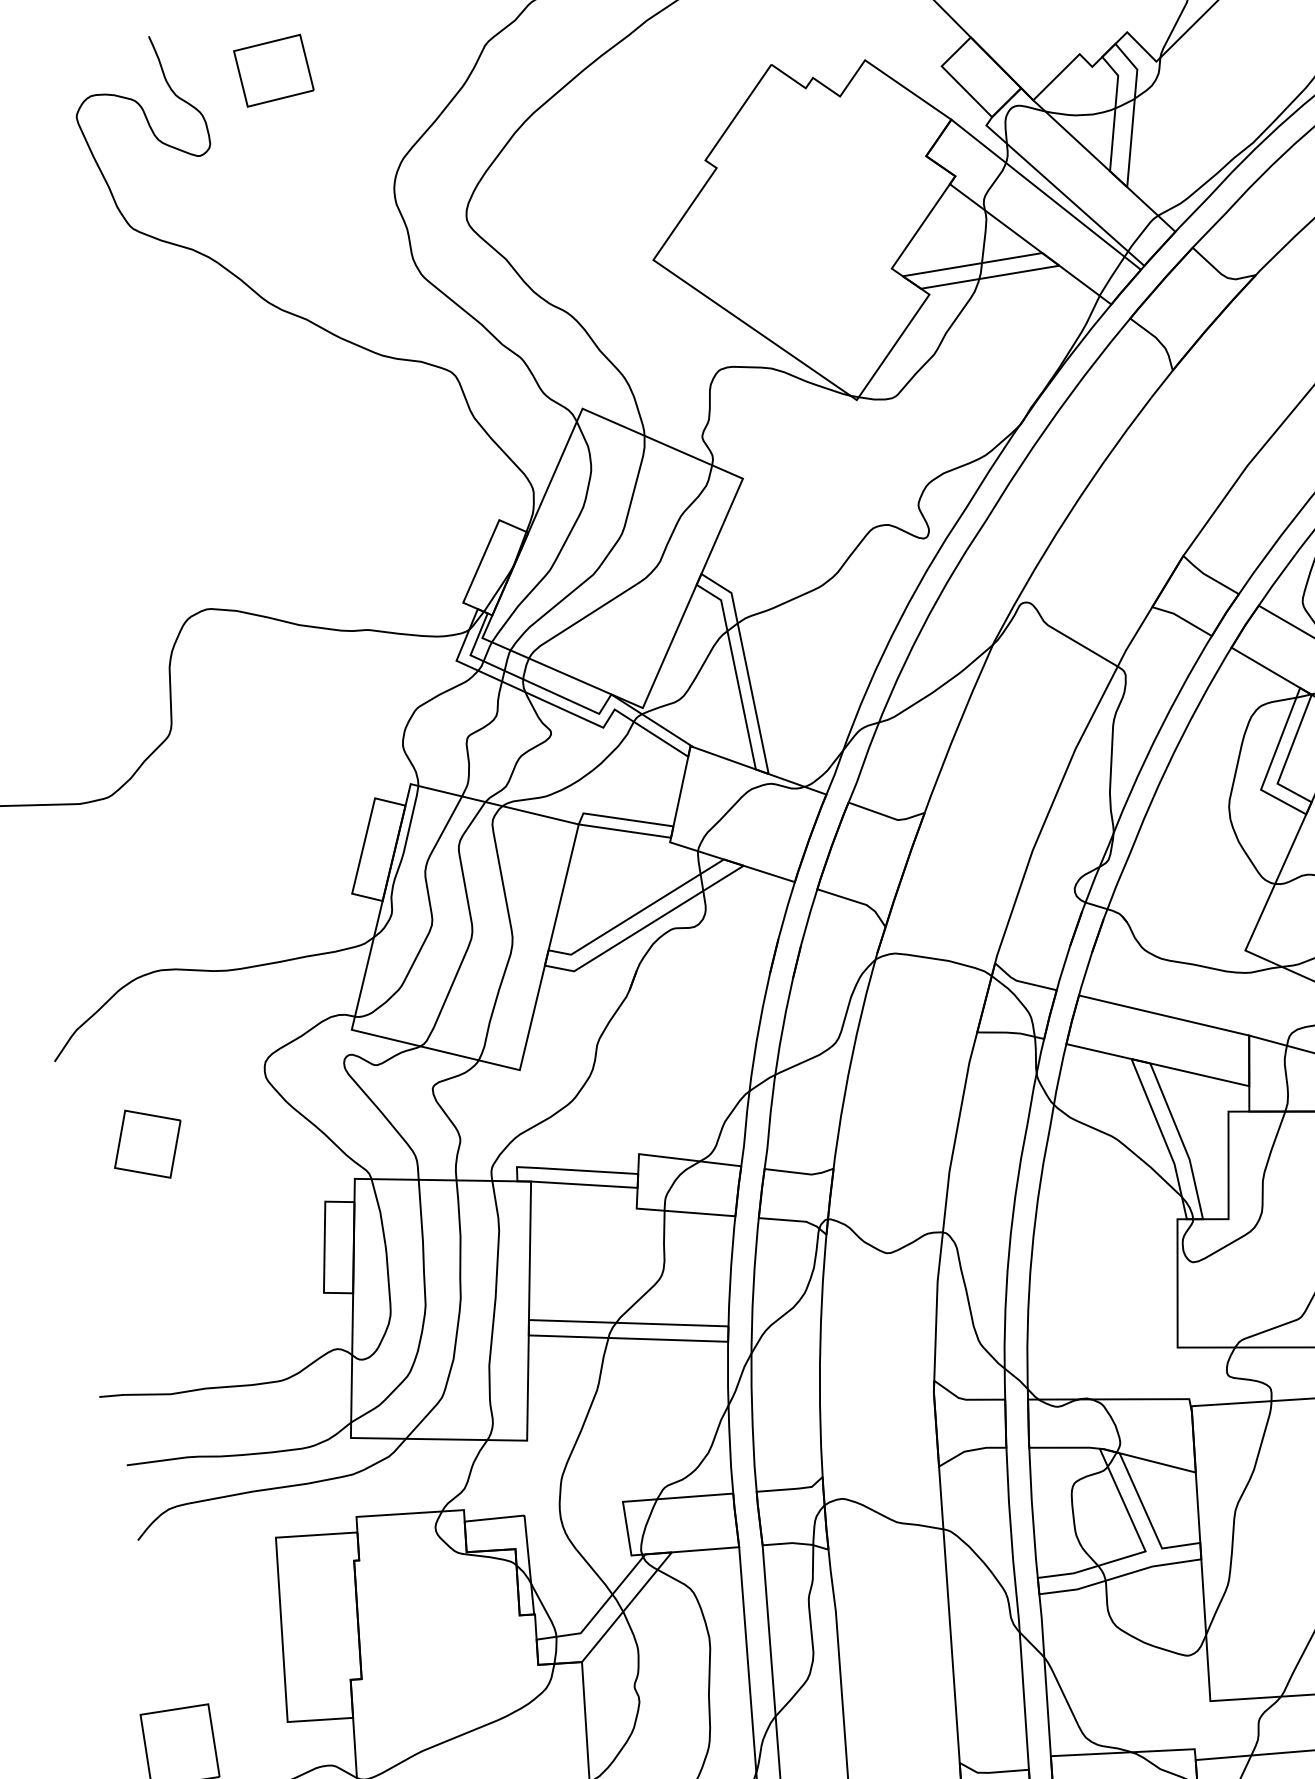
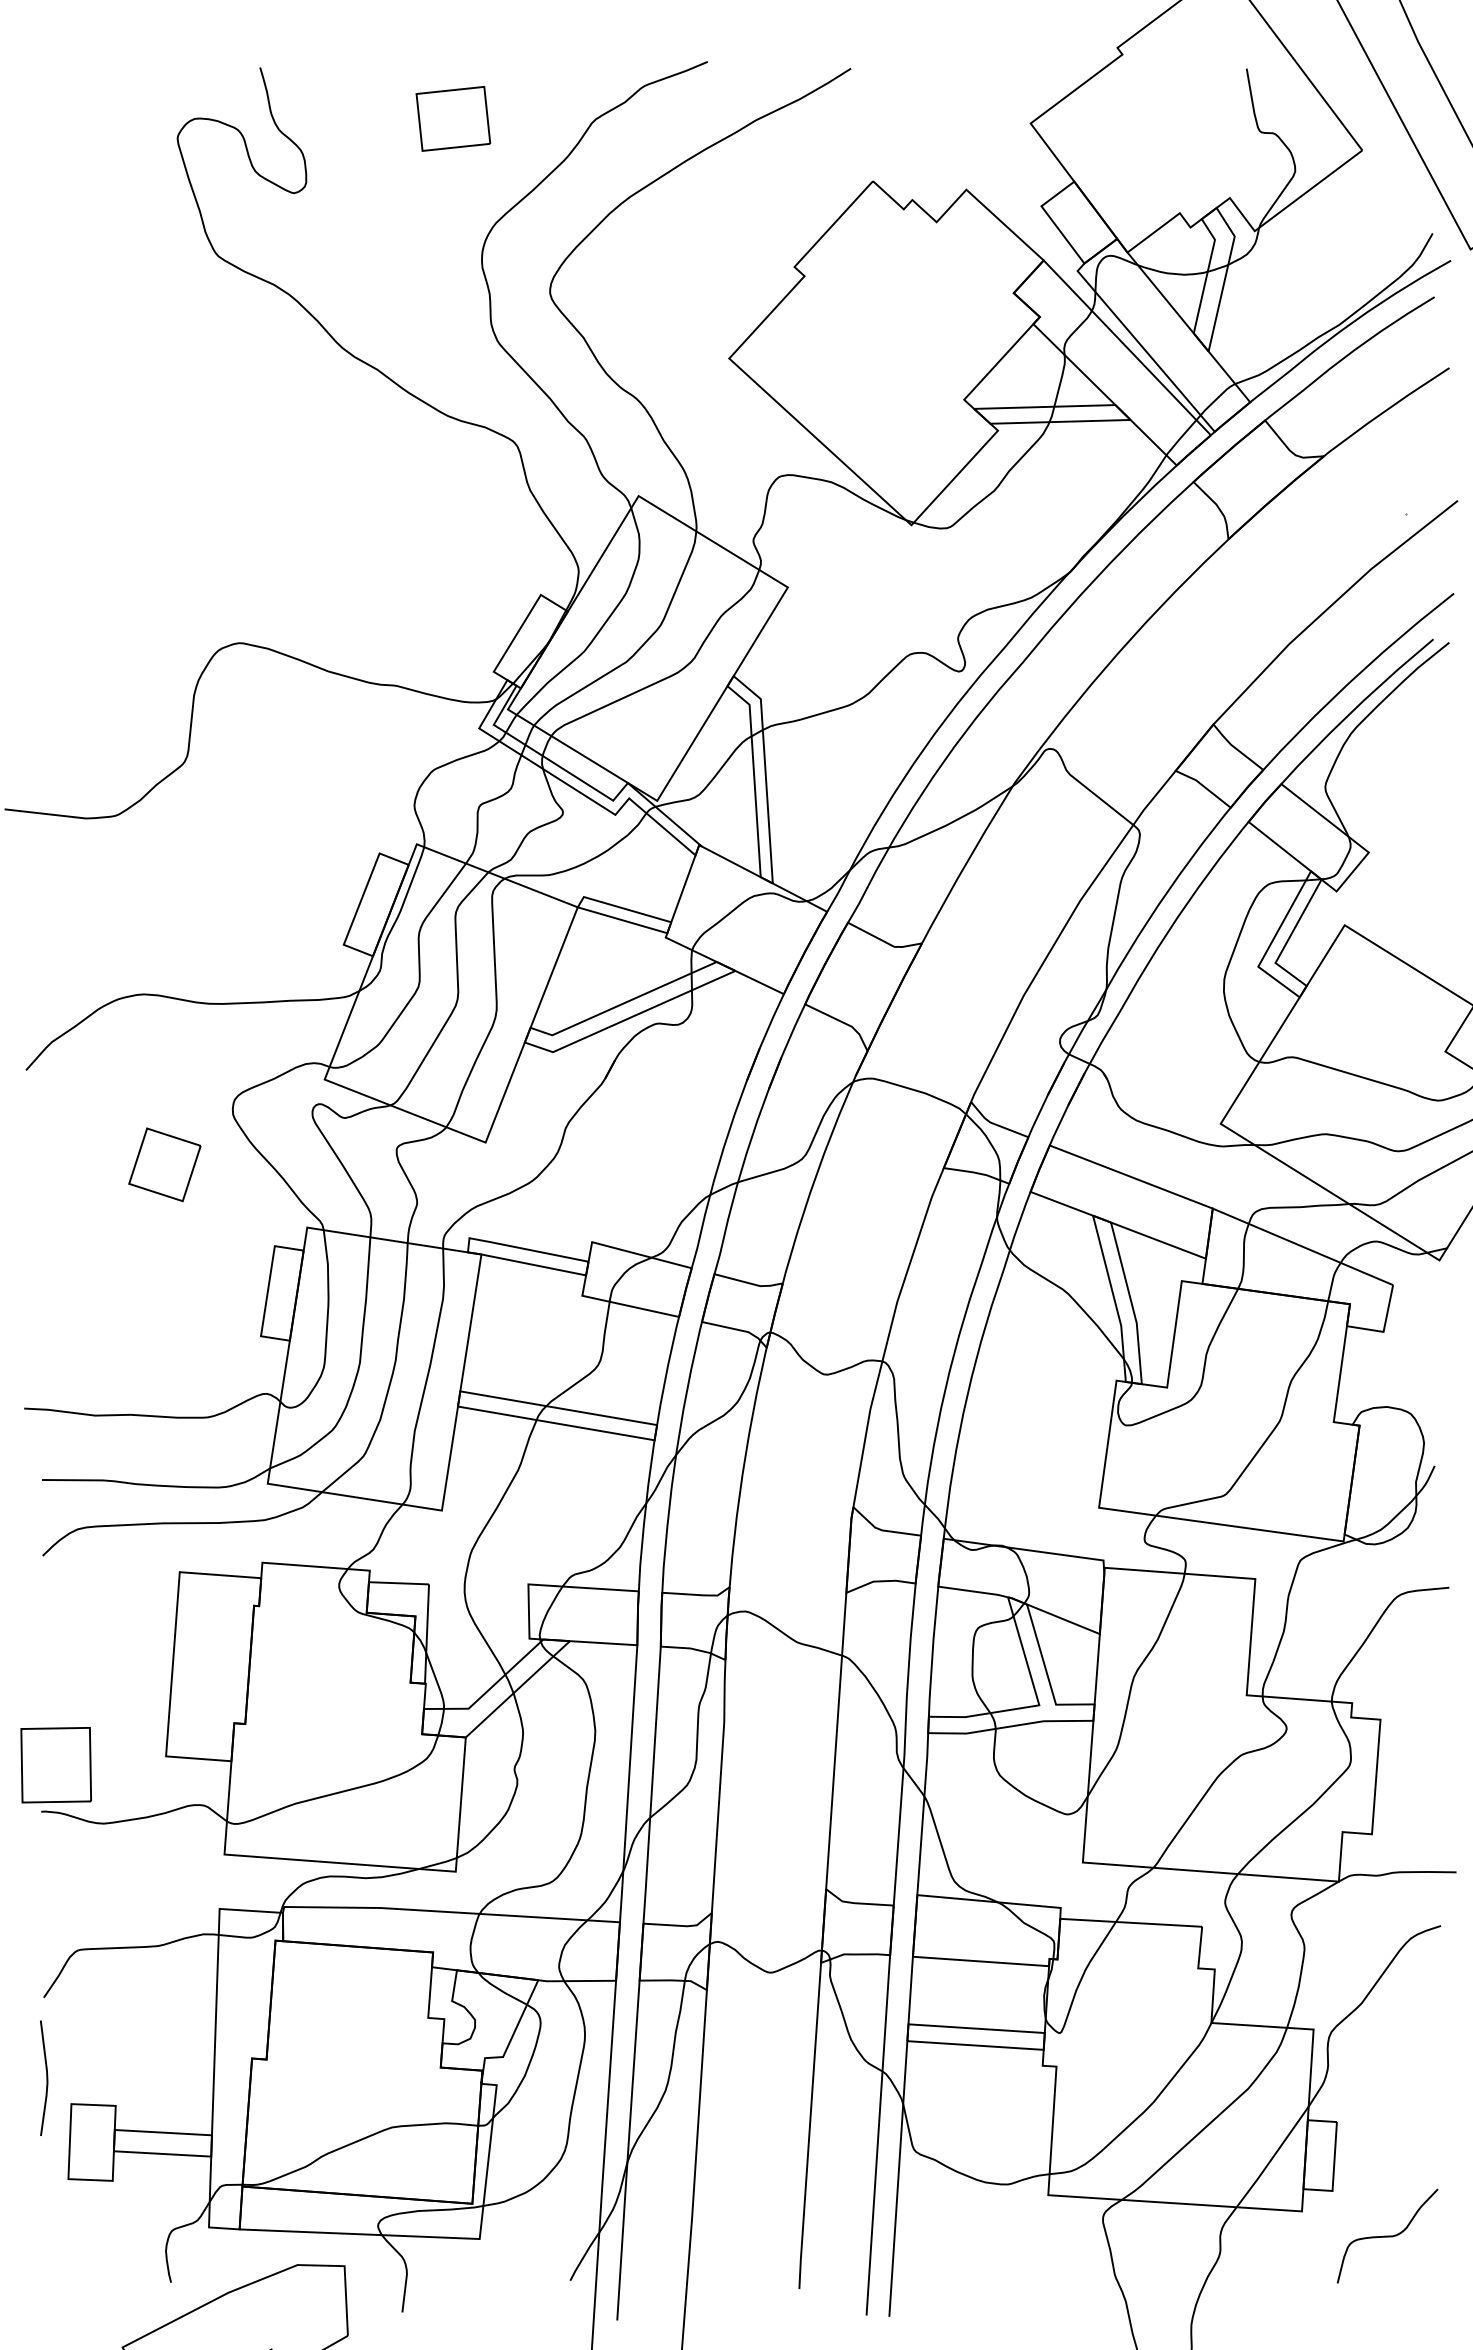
part: (273, 70) -> (453, 118), moved
part: (147, 1143) -> (164, 1164), moved

